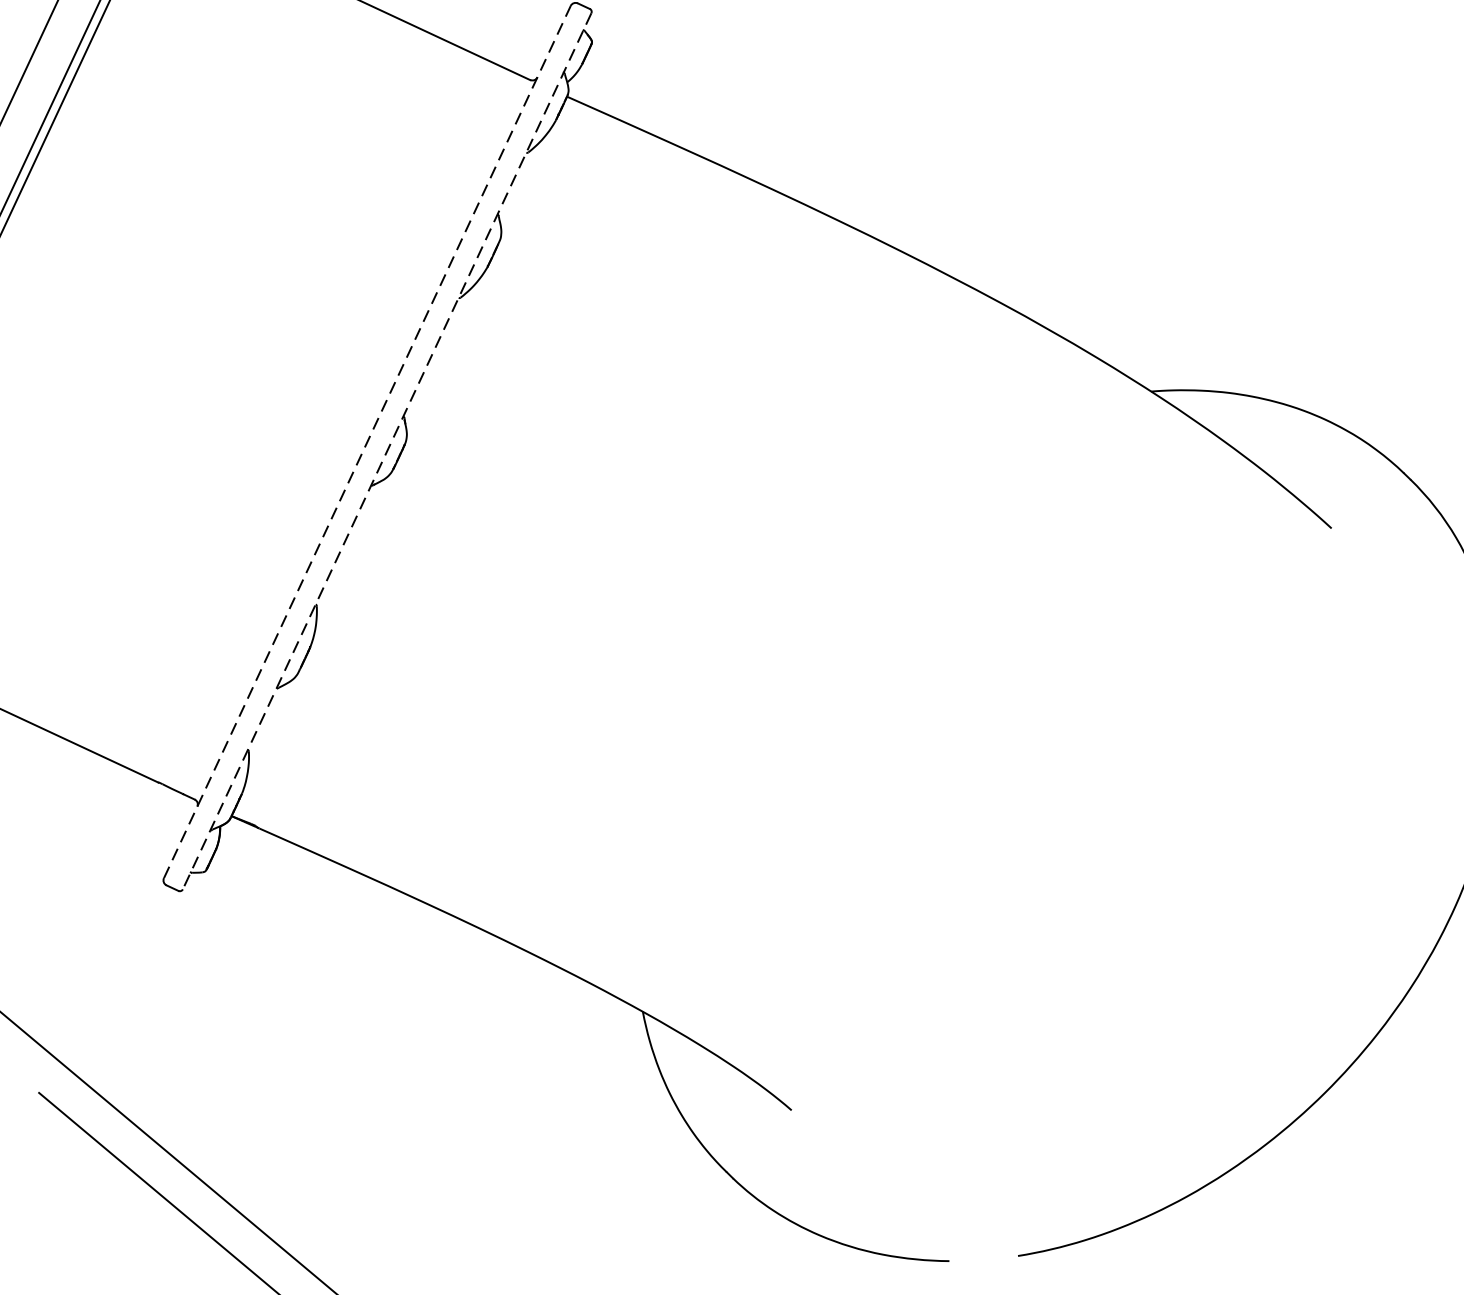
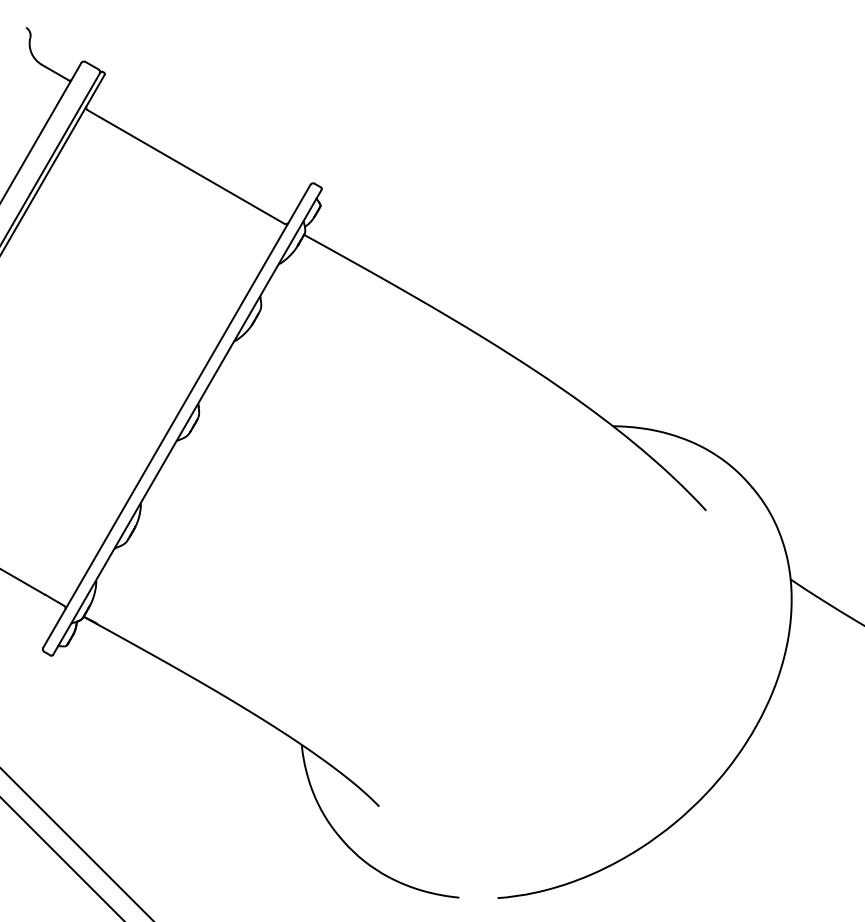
line: (368, 440) -> (177, 415), dashed -> solid
line: (387, 451) -> (187, 422), dashed -> solid

